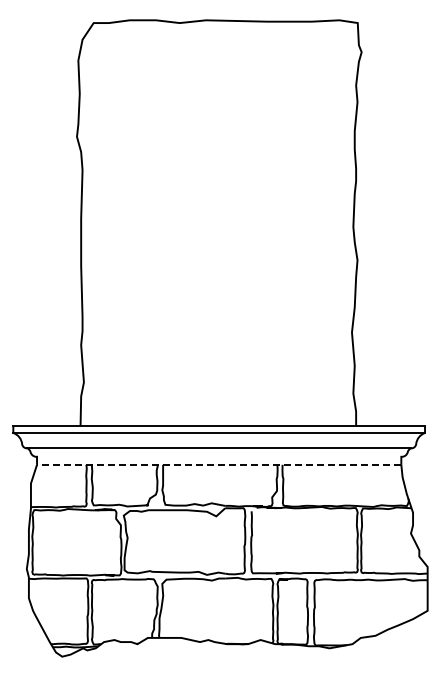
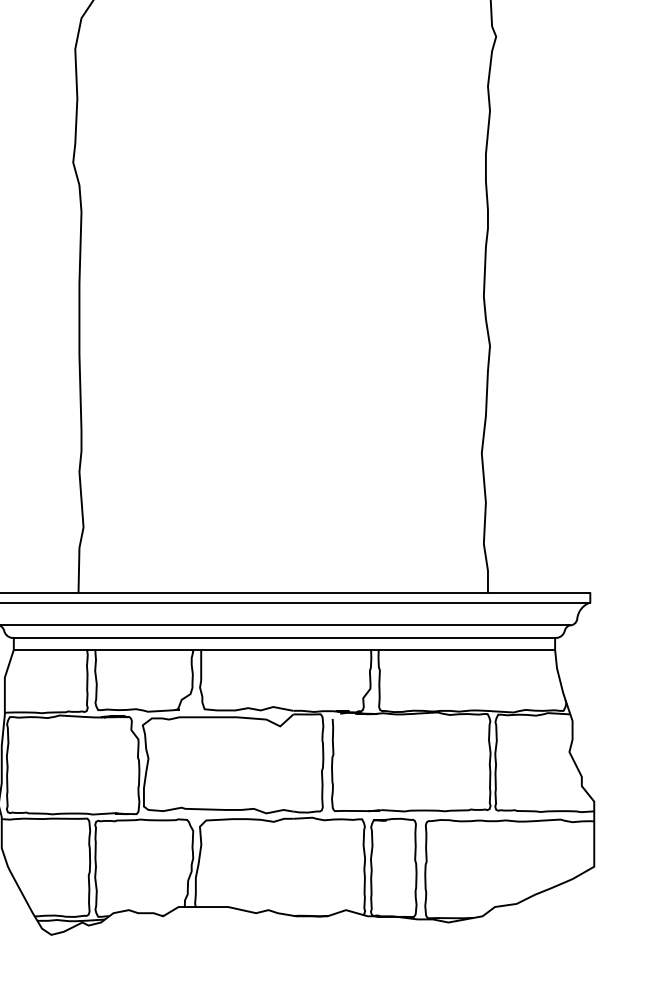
line: (219, 456) -> (284, 637), added
line: (218, 464) -> (283, 649), dashed -> solid

